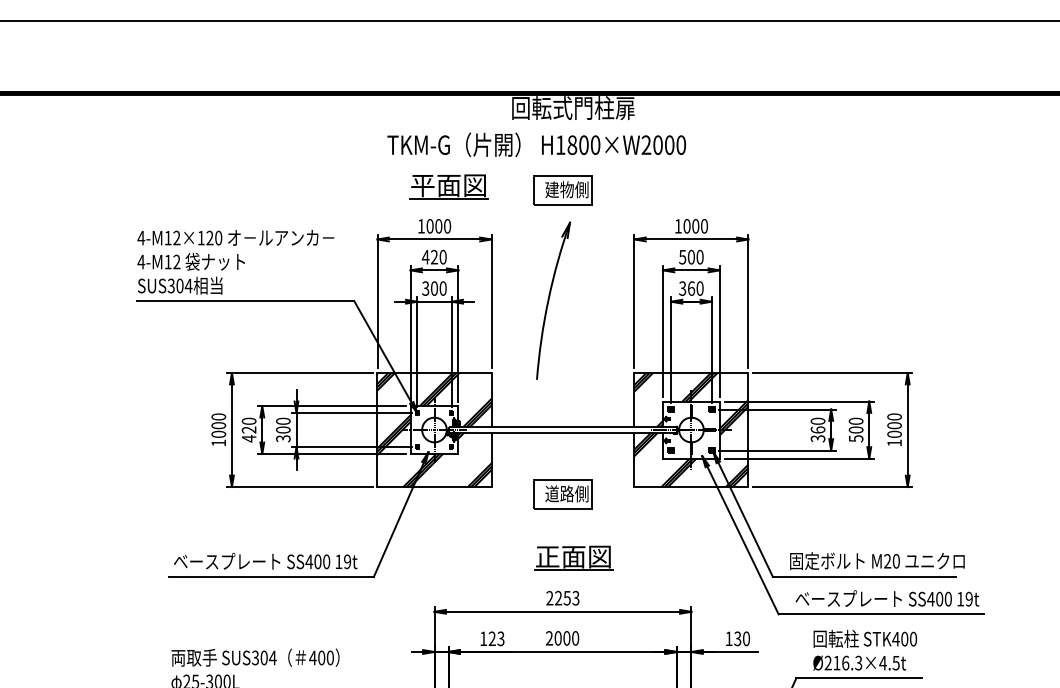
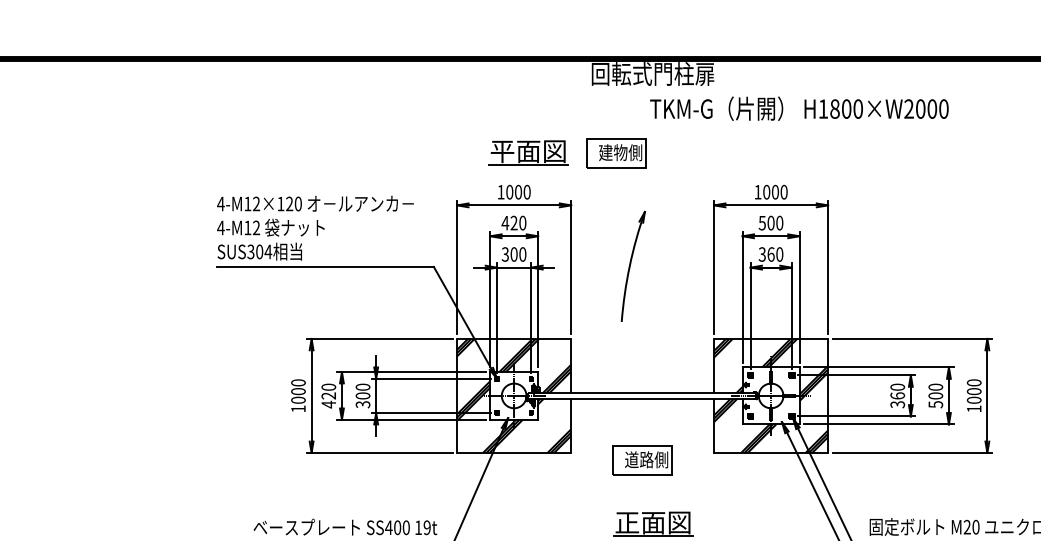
text: (536, 144) -> (799, 108), moved
part: (562, 190) -> (616, 153), moved
part: (553, 300) -> (633, 266), size x0.7

